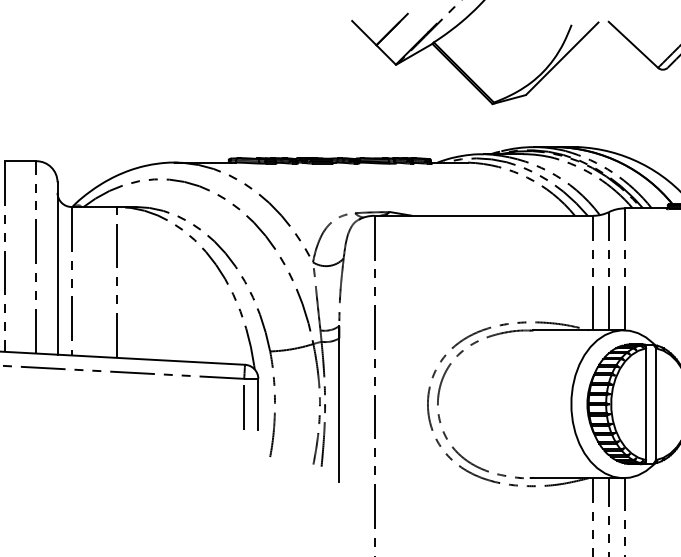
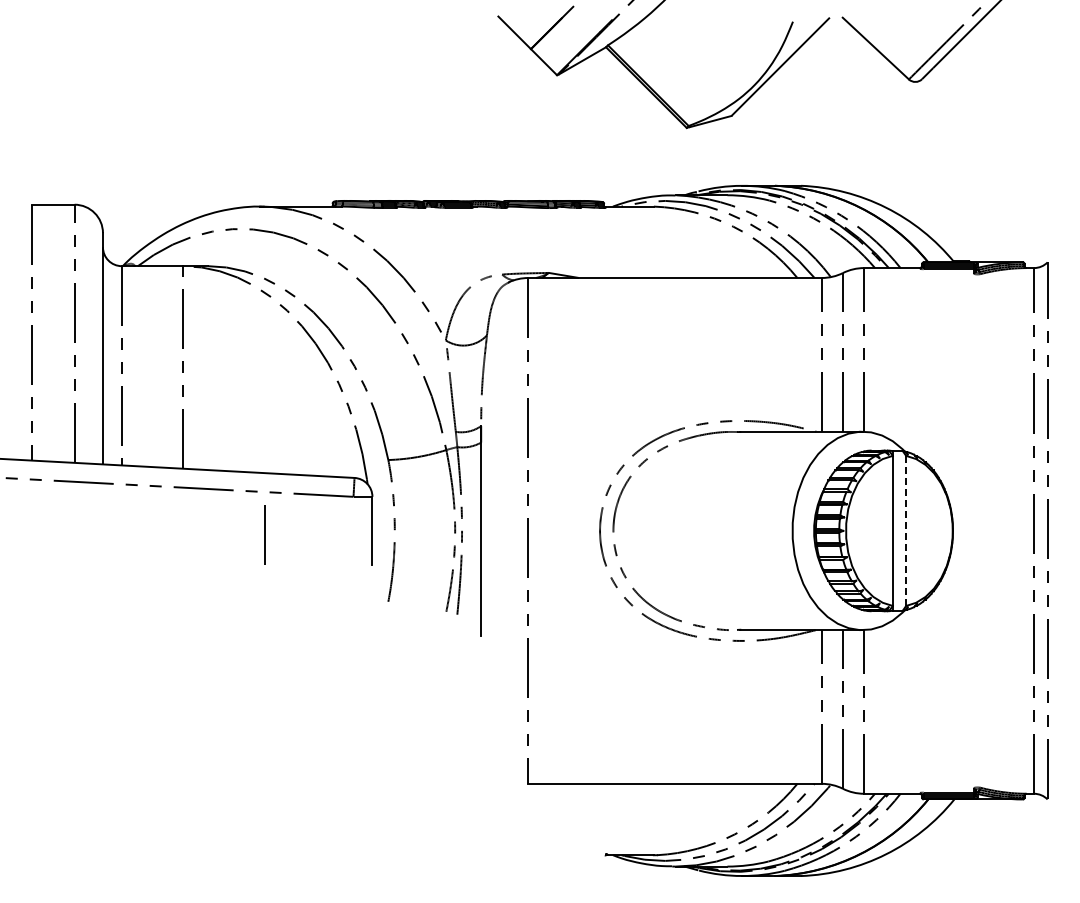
line: (656, 404) -> (906, 531), solid -> dashed
line: (244, 406) -> (264, 534), moved

